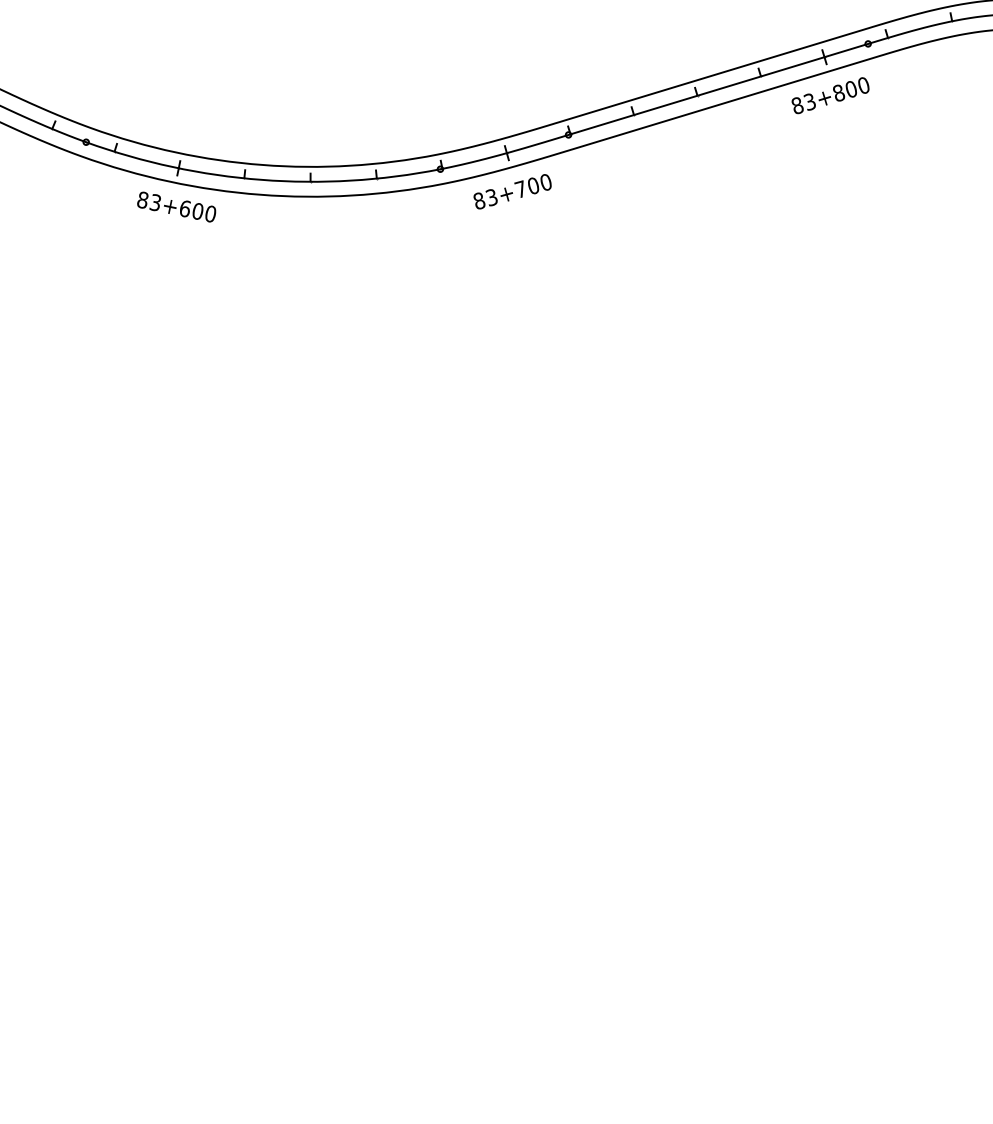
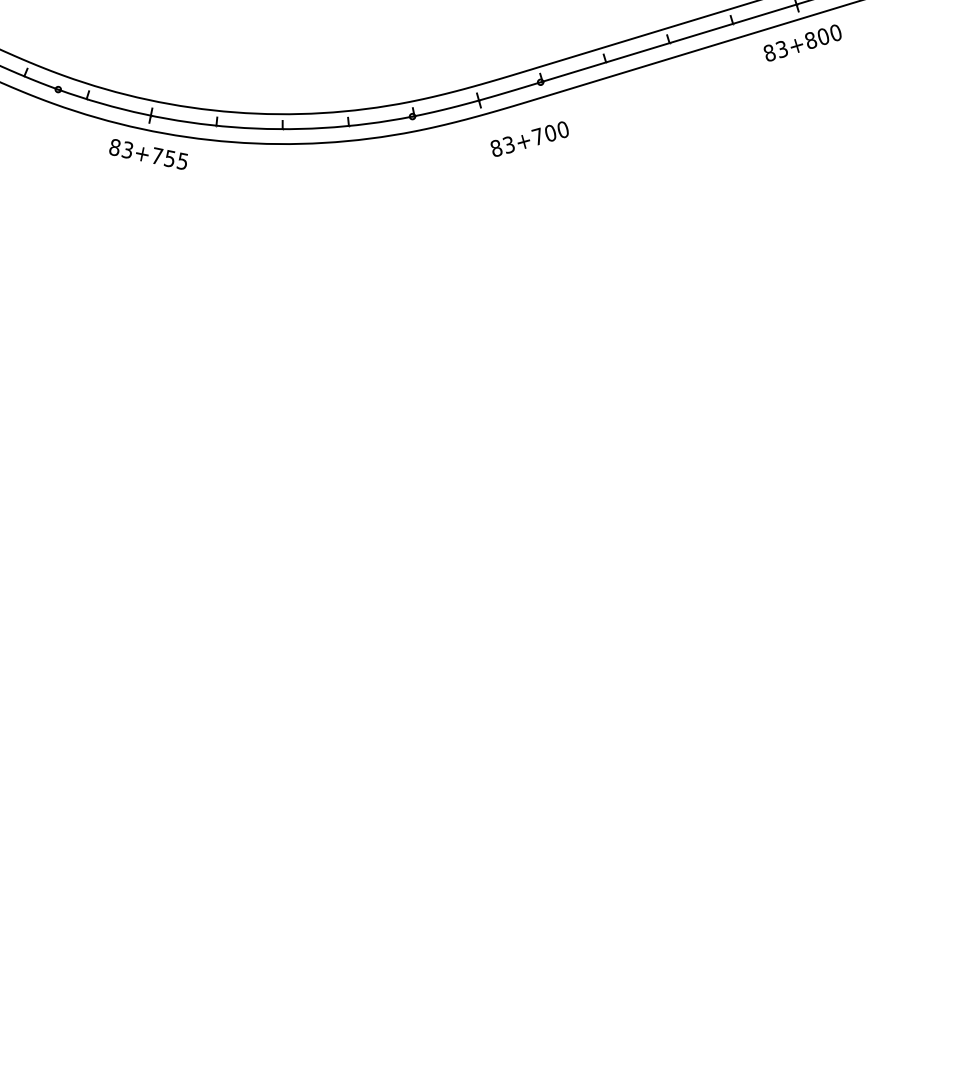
text: (512, 191) -> (529, 138), moved
text: (198, 210) -> (170, 157), 83+600 -> 83+755

